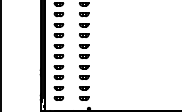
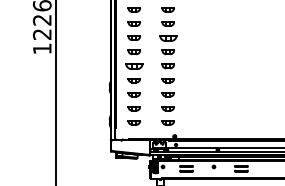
part: (83, 35) -> (167, 37), size x1.4
part: (58, 56) -> (133, 66), size x1.4

